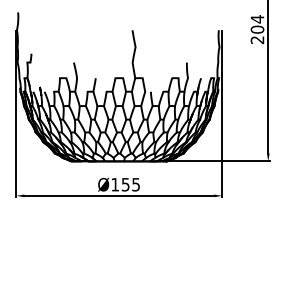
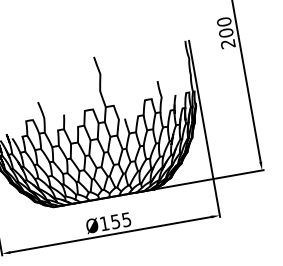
text: (257, 19) -> (224, 22), 204 -> 200

